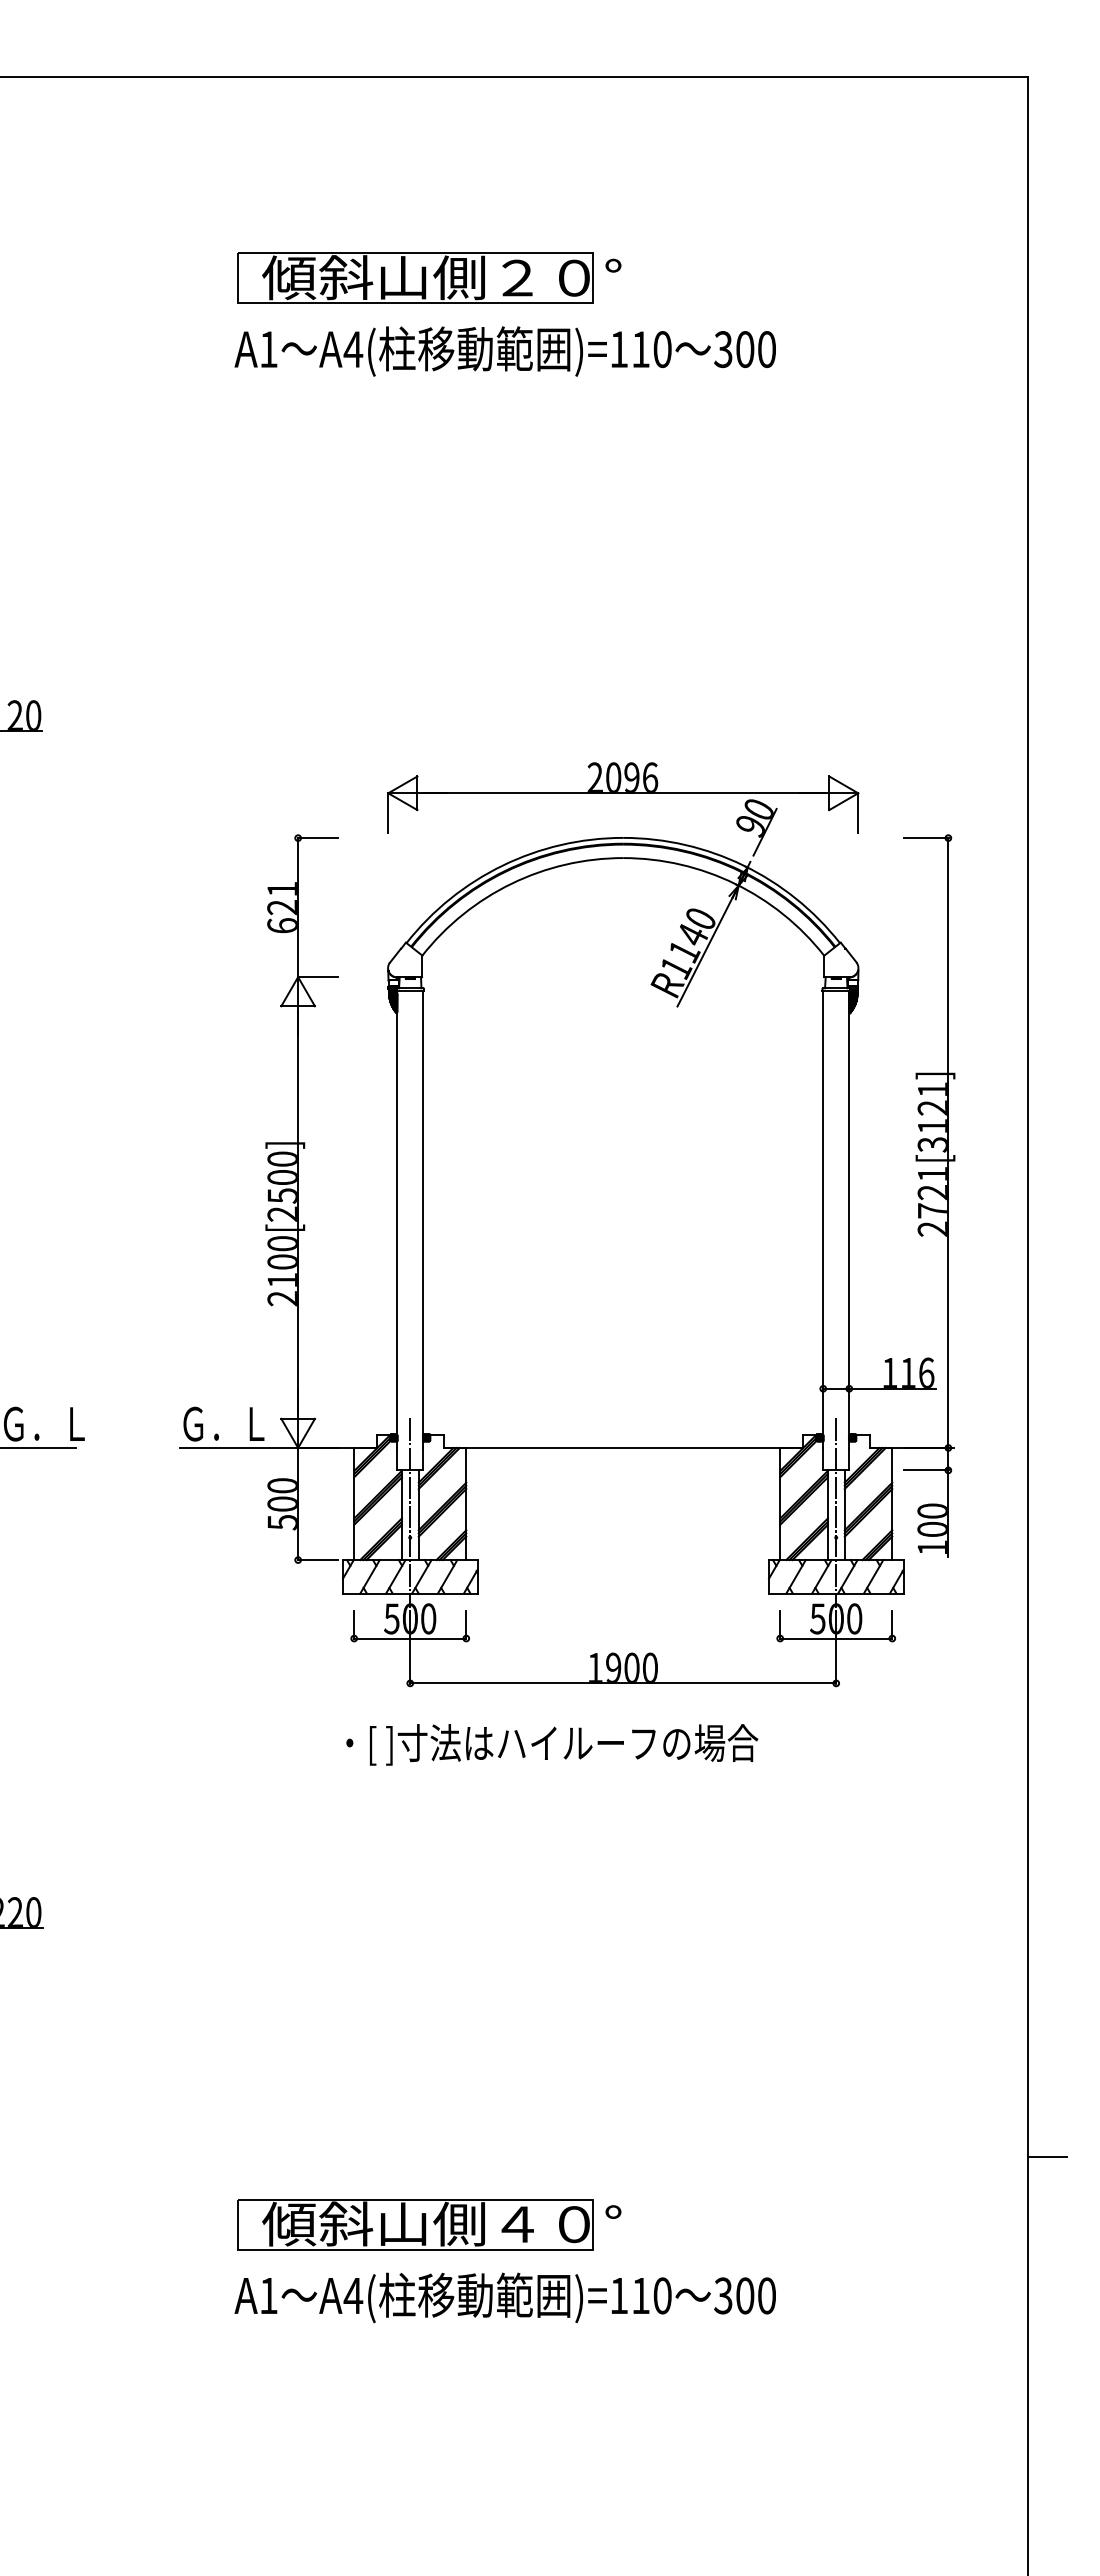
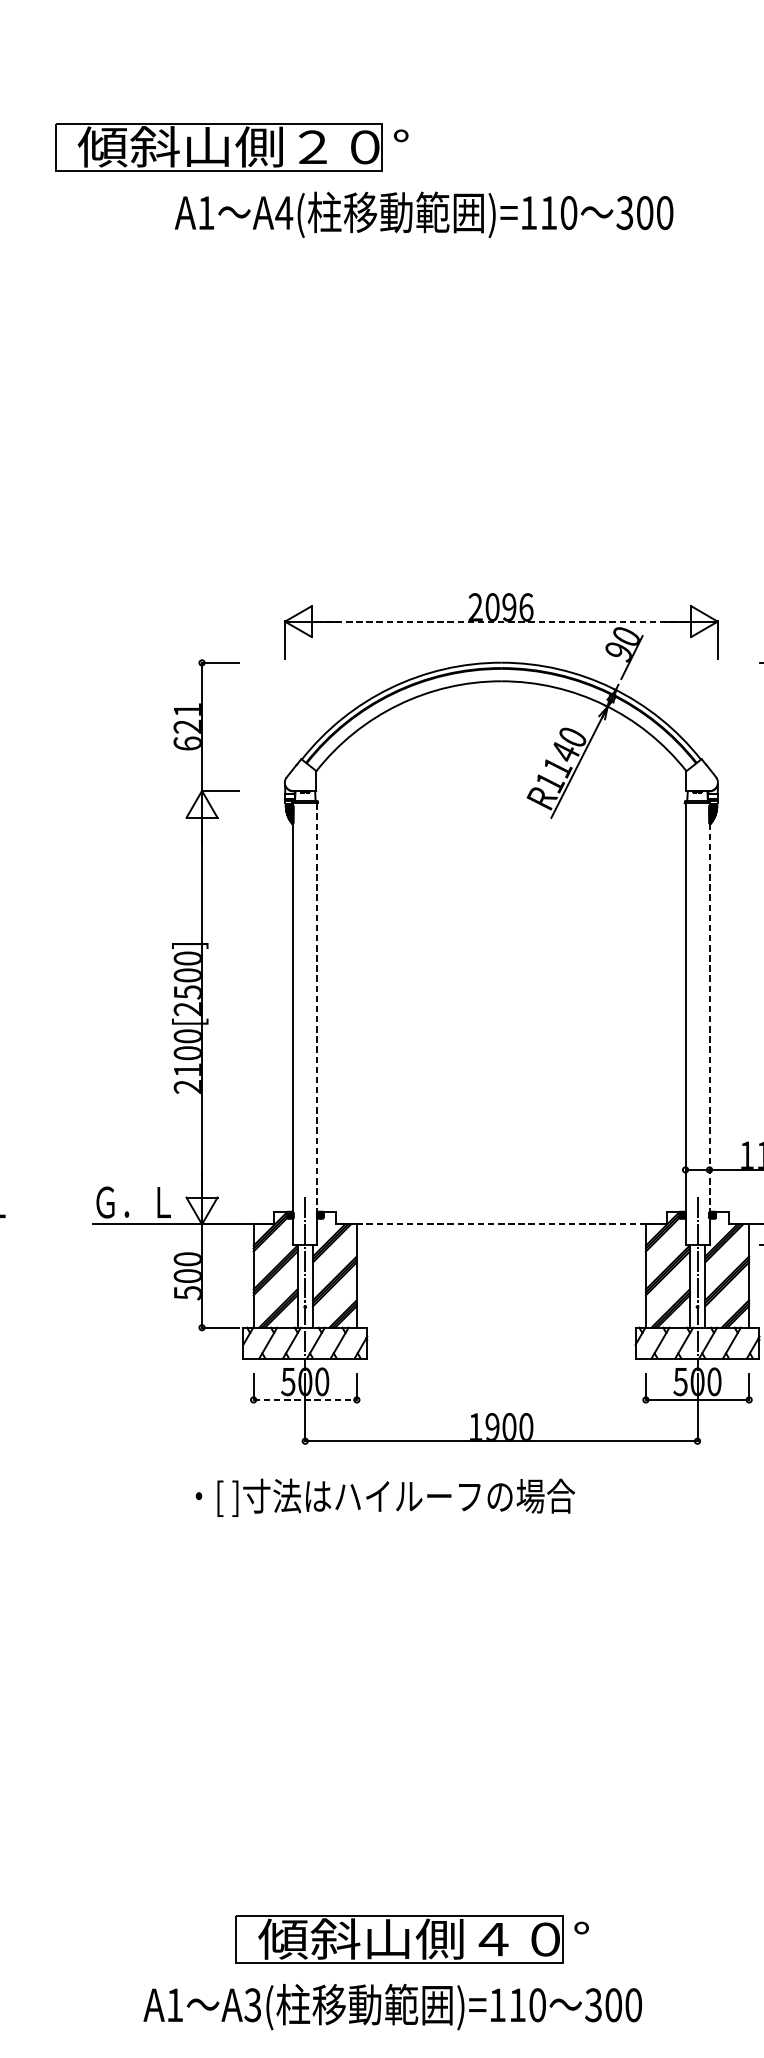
part: (429, 277) -> (231, 146), moved
text: (504, 351) -> (423, 214), moved
line: (622, 793) -> (500, 621), solid -> dashed
line: (423, 1219) -> (317, 1014), solid -> dashed
line: (849, 1219) -> (709, 1014), solid -> dashed
line: (622, 1447) -> (500, 1224), solid -> dashed
line: (410, 1638) -> (305, 1399), solid -> dashed
text: (552, 1744) -> (385, 1497), moved
part: (429, 2224) -> (412, 1939), moved
text: (353, 2295) -> (253, 2004), A4( -> A3(

